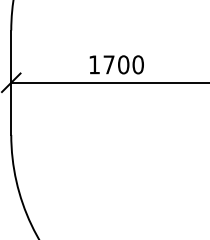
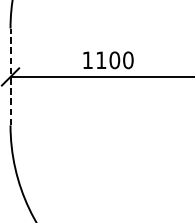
text: (108, 64) -> (100, 60), 1700 -> 1100
line: (11, 82) -> (10, 76), solid -> dashed

